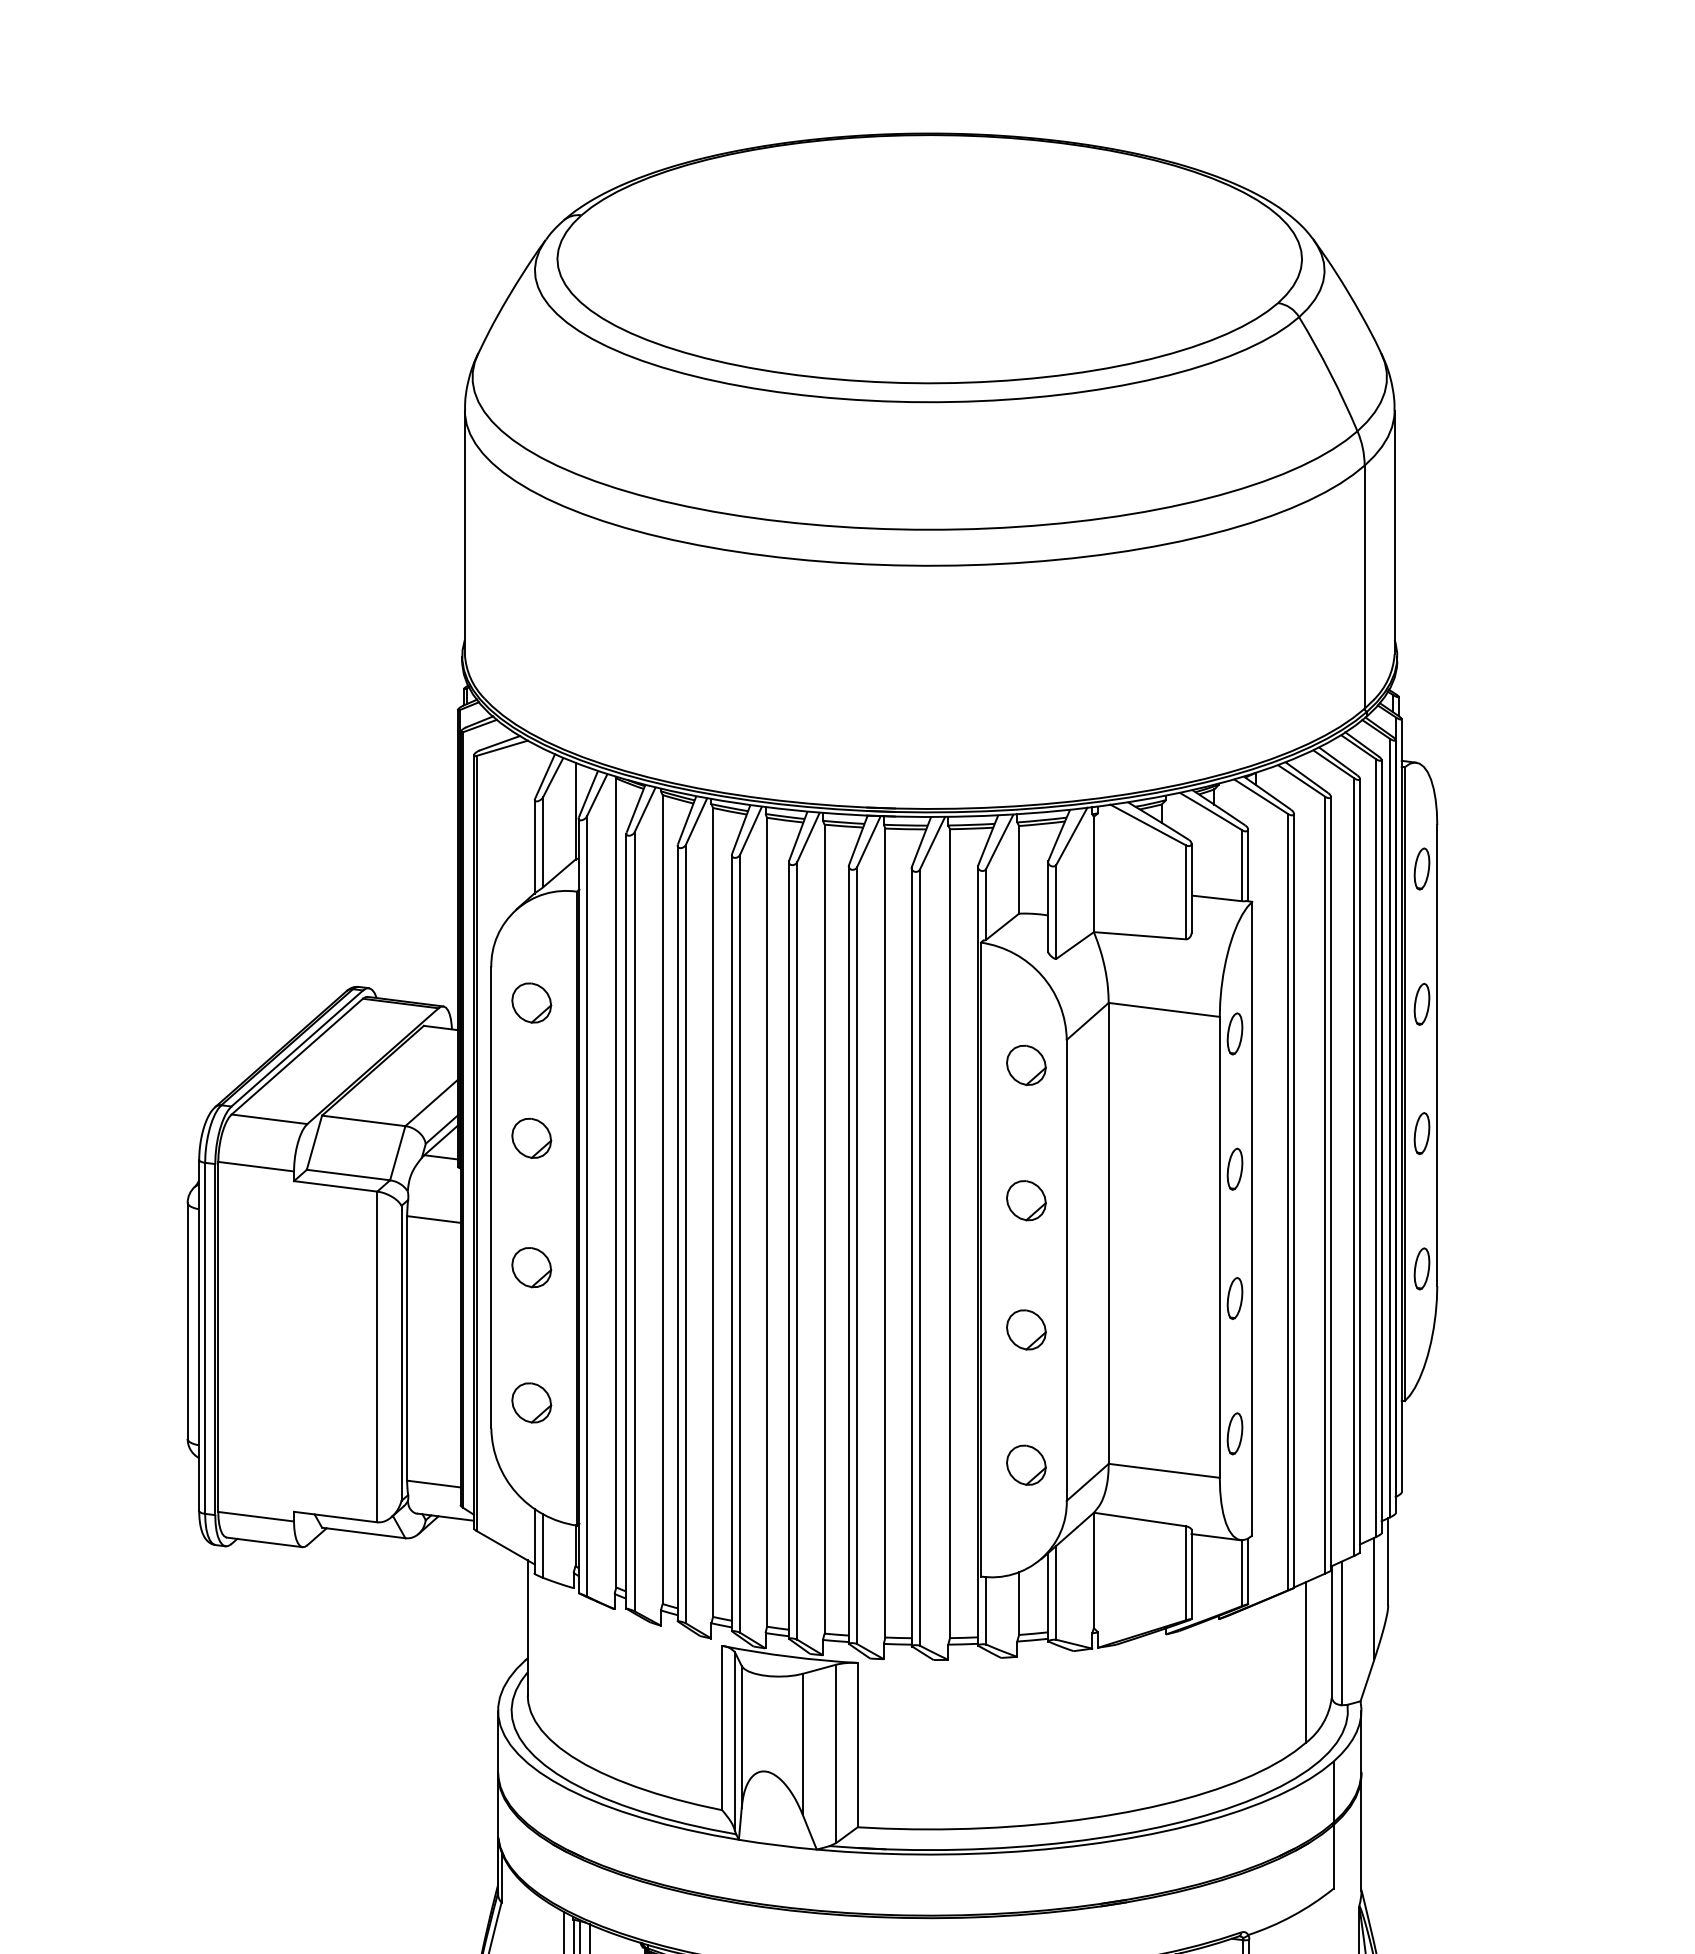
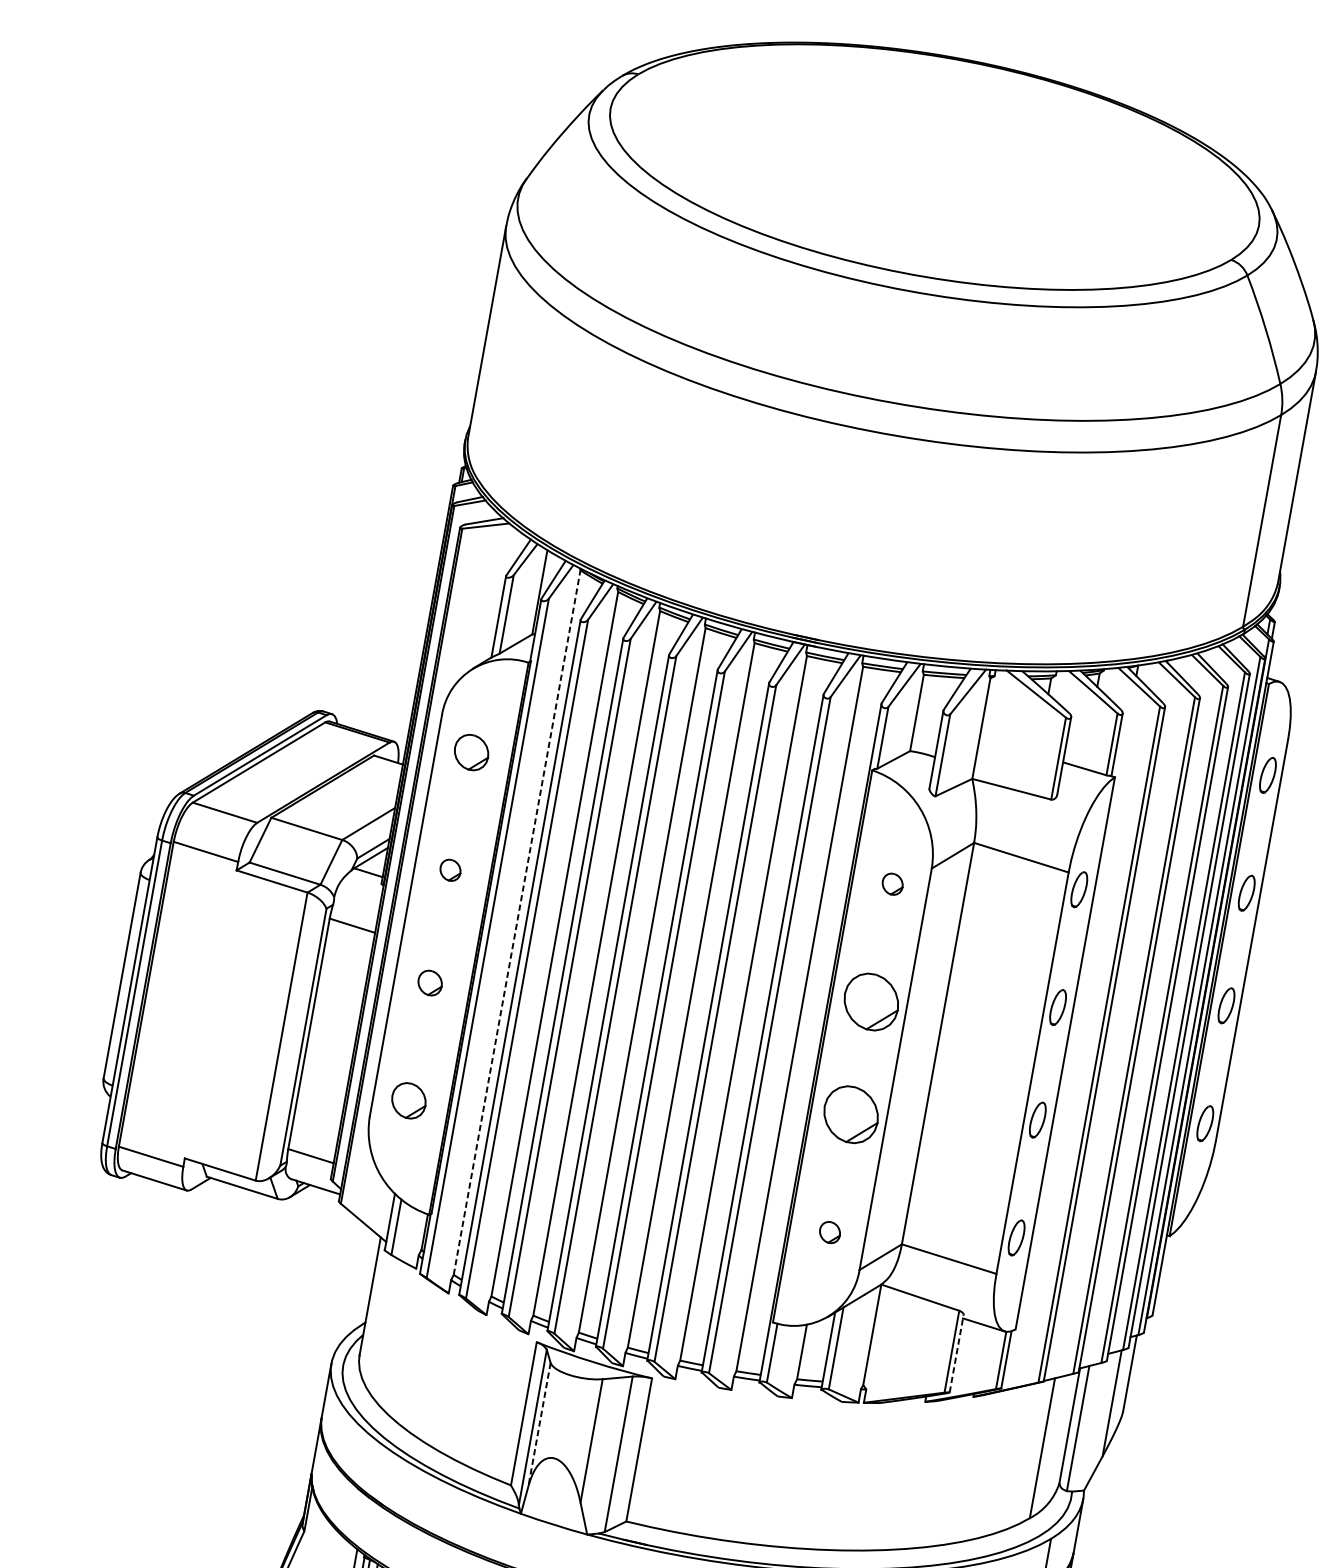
part: (1026, 1064) -> (892, 883), size x0.6
part: (531, 1137) -> (450, 869), size x0.6
line: (616, 1182) -> (517, 922), solid -> dashed
part: (1026, 1200) -> (871, 1002), size x1.6
part: (531, 1267) -> (429, 982), size x0.7
part: (1026, 1329) -> (851, 1114), size x1.6
part: (1026, 1464) -> (830, 1232), size x0.6
line: (1191, 1574) -> (956, 1353), solid -> dashed
line: (741, 1736) -> (539, 1424), solid -> dashed

